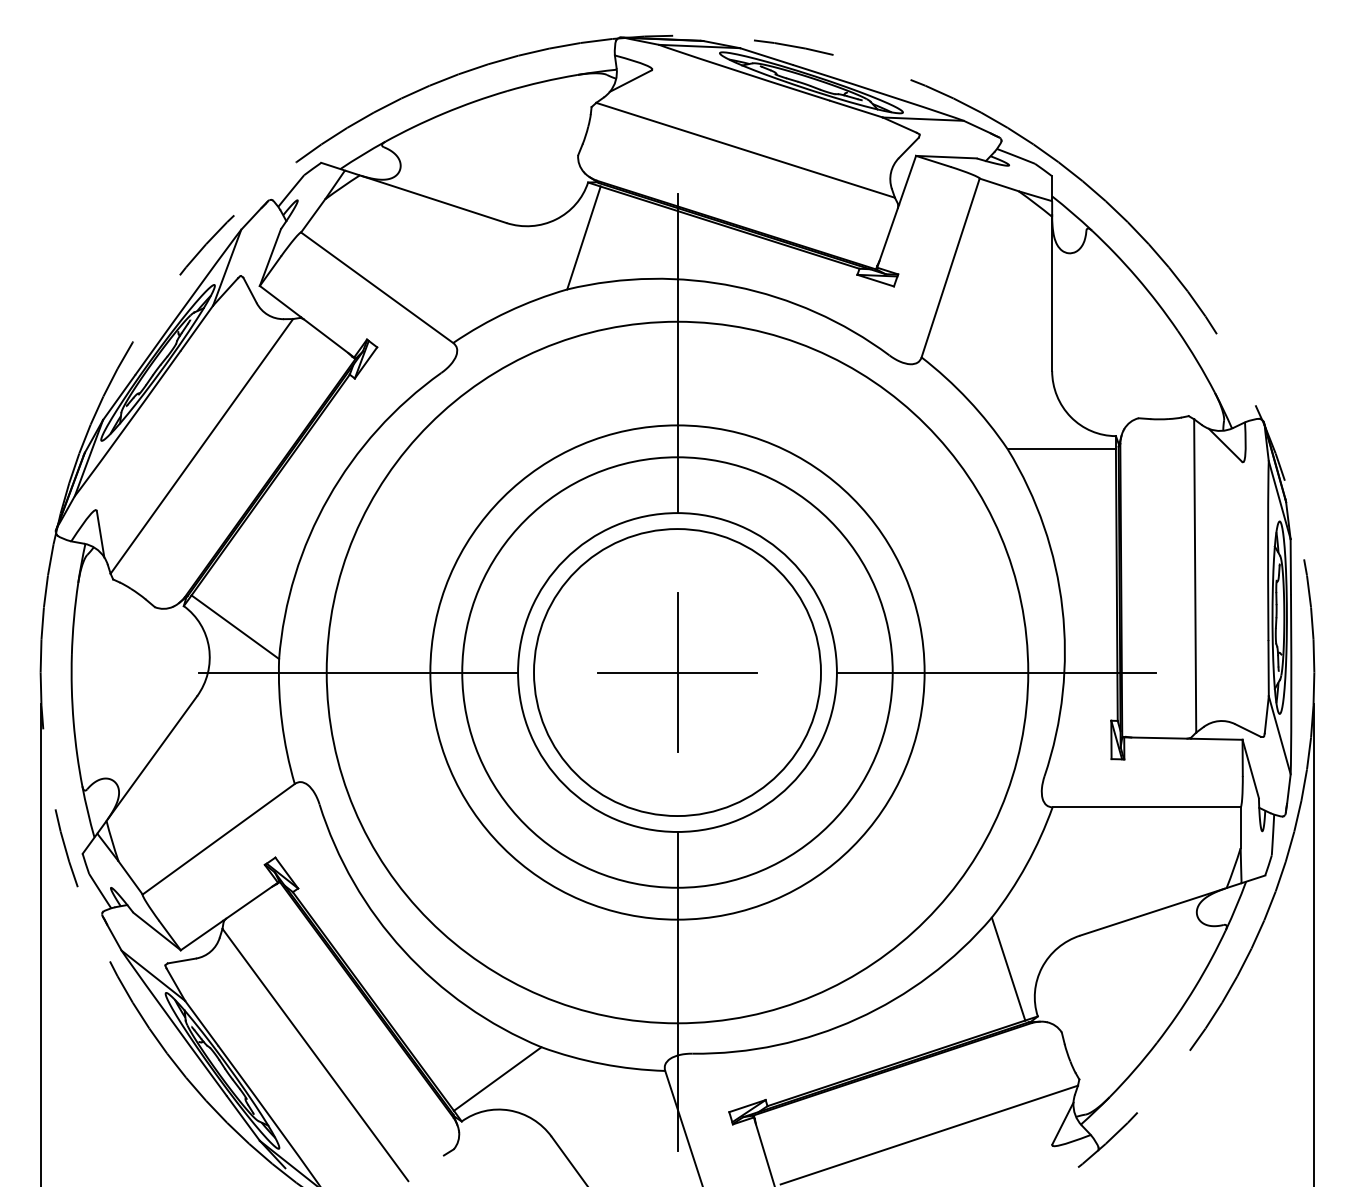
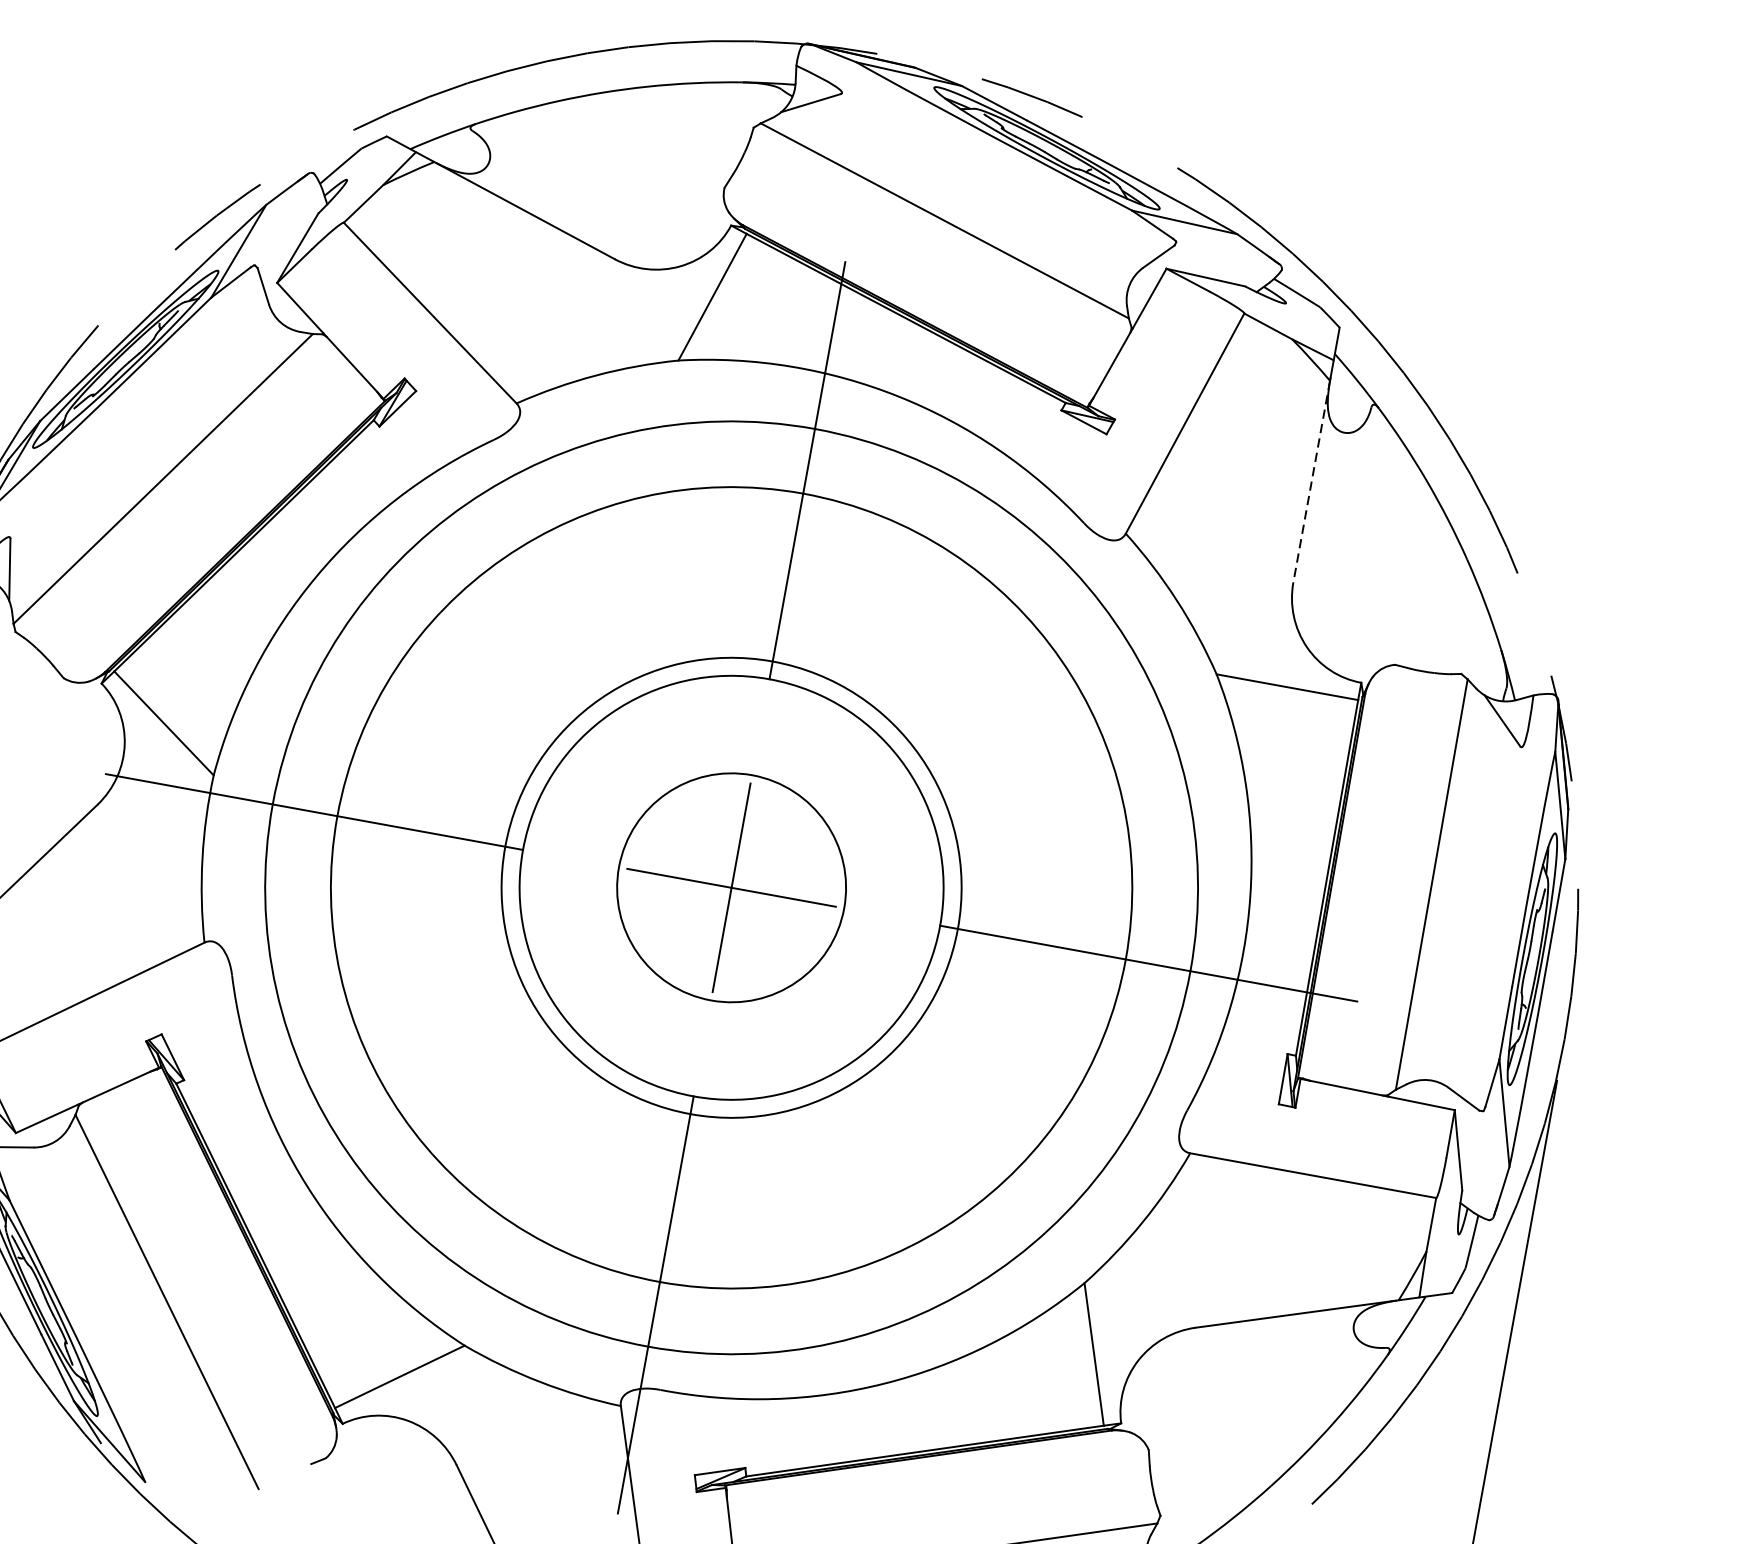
line: (1052, 294) -> (1312, 482), solid -> dashed
circle: (677, 672) -> (731, 887), size x0.6
circle: (677, 672) -> (731, 887), size x0.7
circle: (677, 672) -> (731, 887), size x1.4

